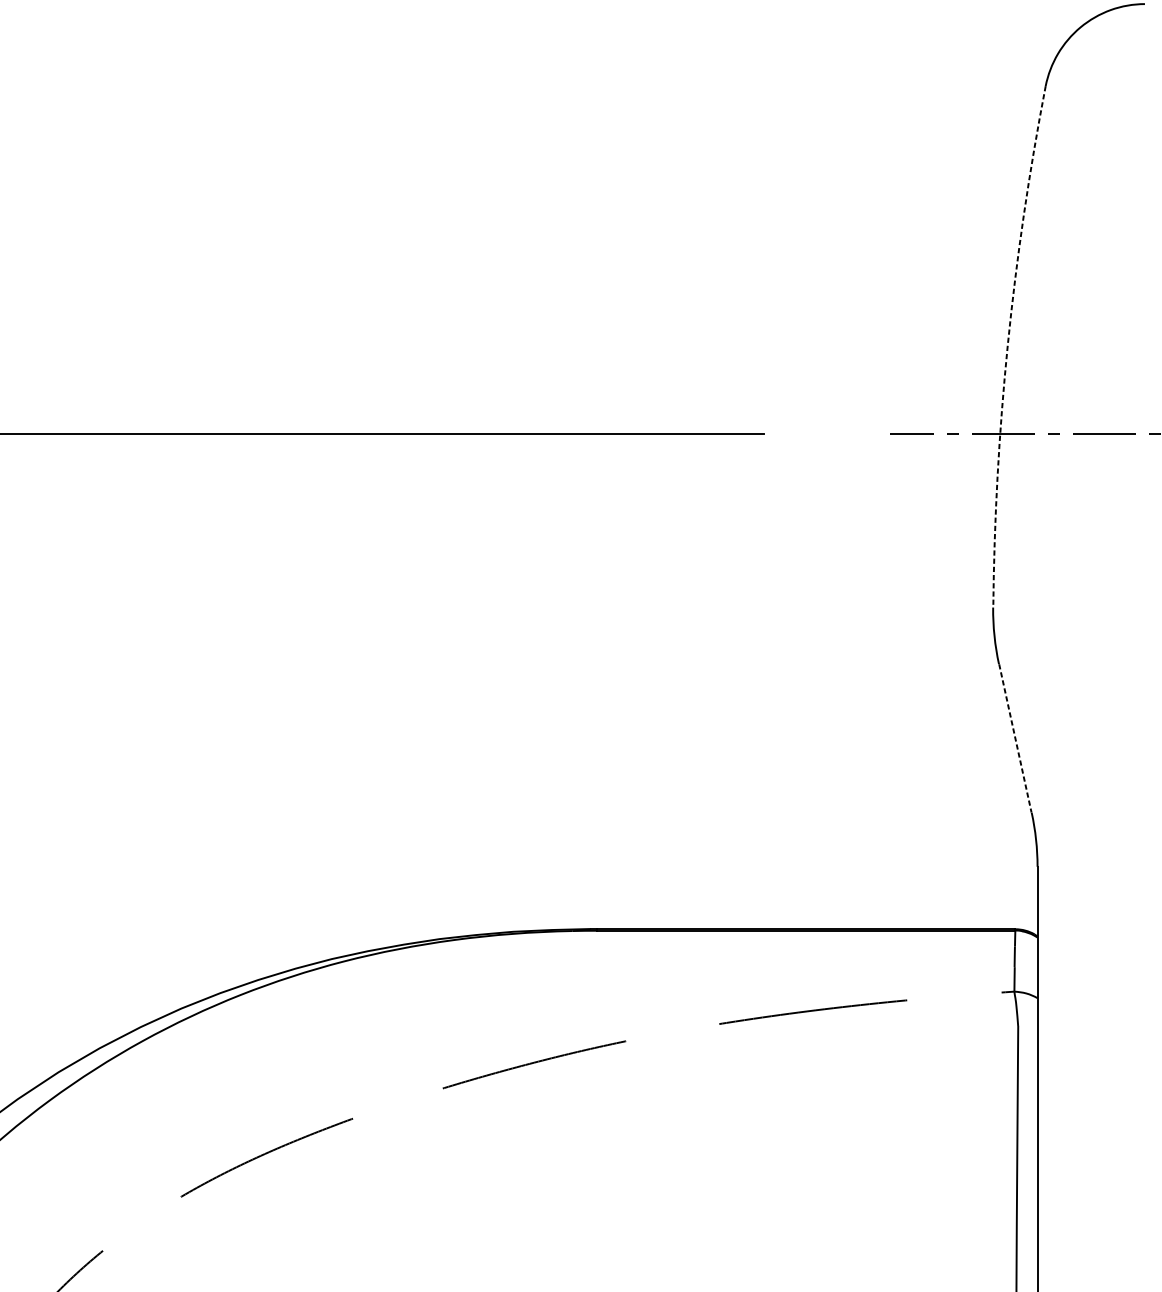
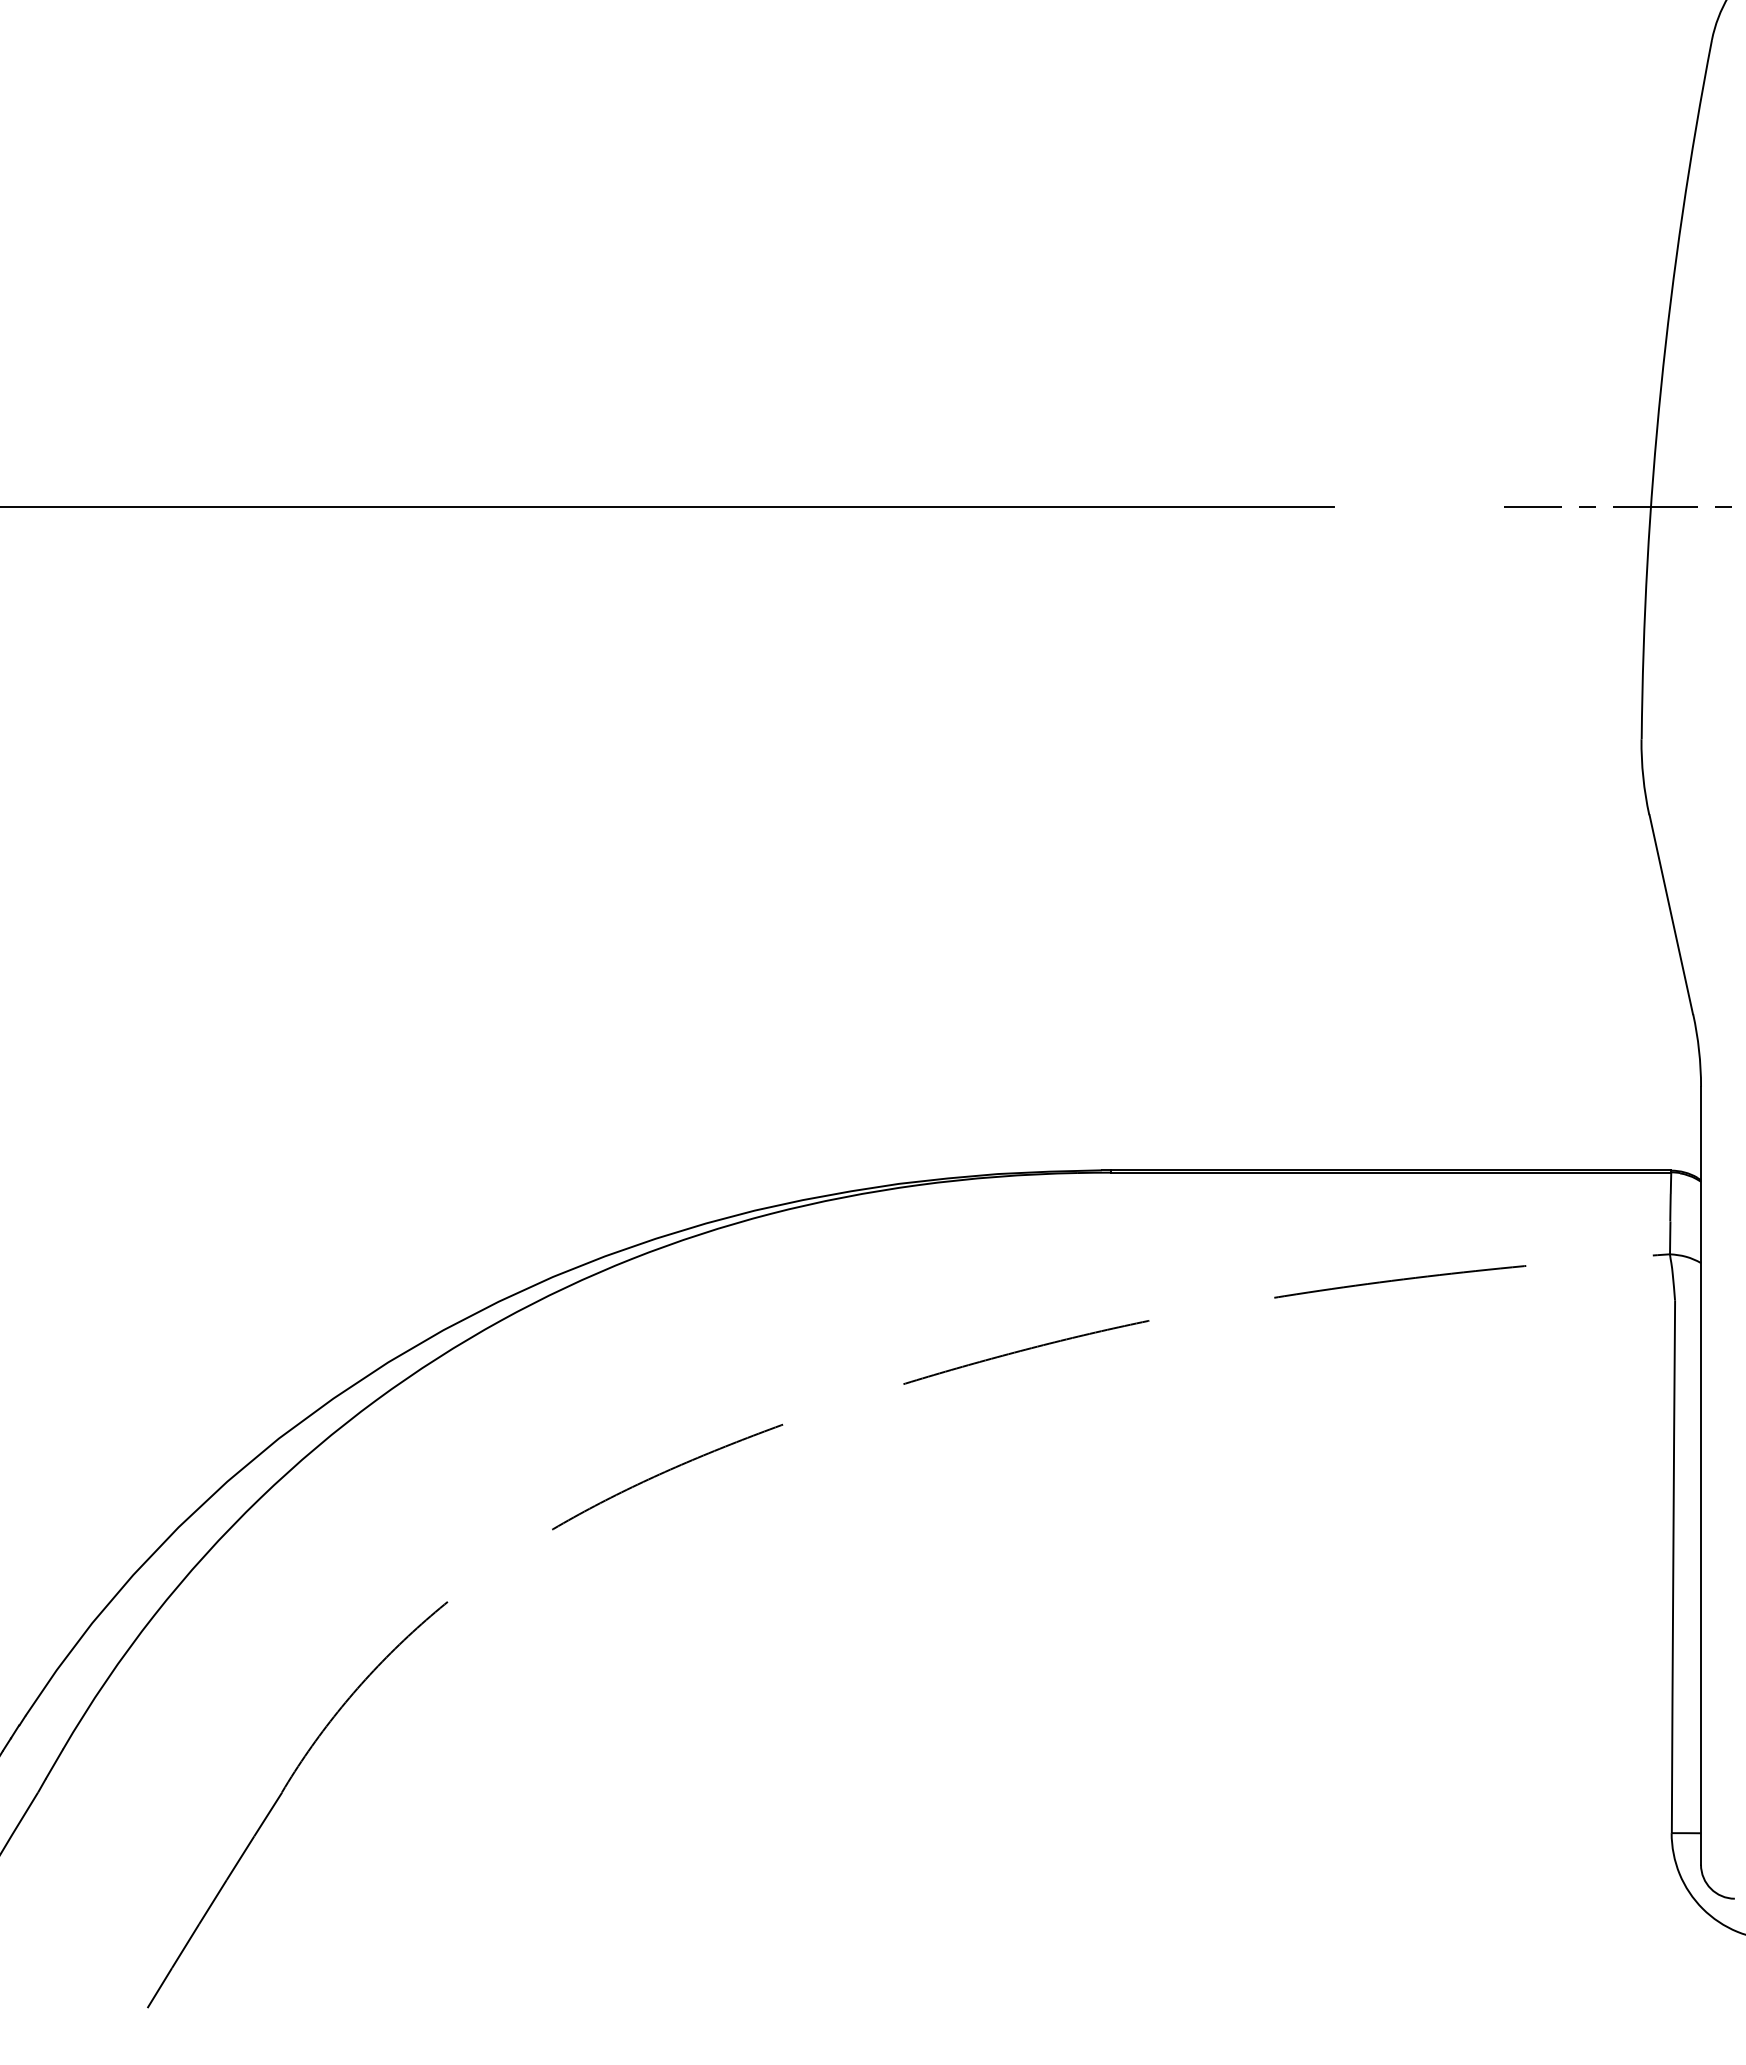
arc: (1008, 346) -> (1661, 388), dashed -> solid
line: (1015, 738) -> (1671, 914), dashed -> solid

